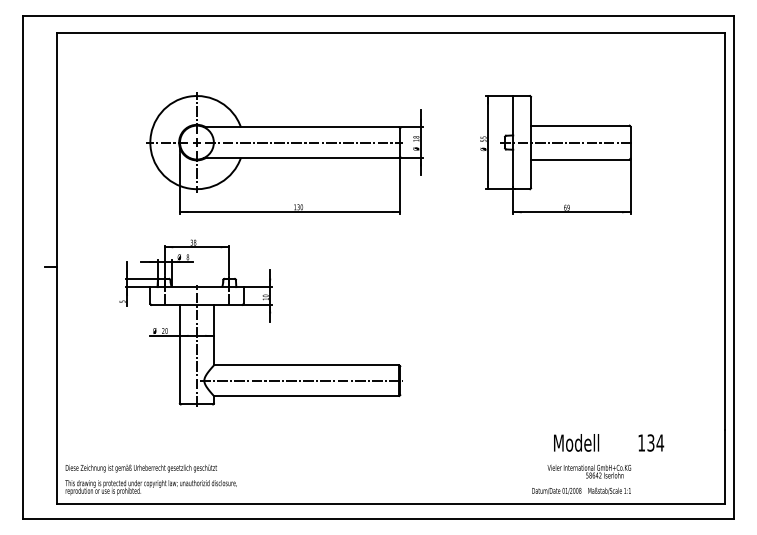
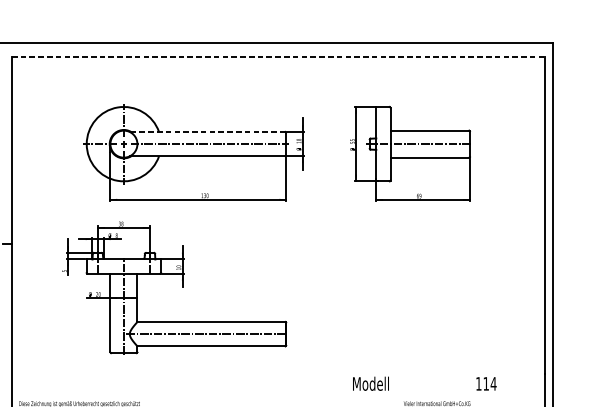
line: (391, 32) -> (279, 56), solid -> dashed
line: (301, 127) -> (207, 132), solid -> dashed
text: (576, 442) -> (370, 383), moved
text: (650, 442) -> (485, 383), 134 -> 114

